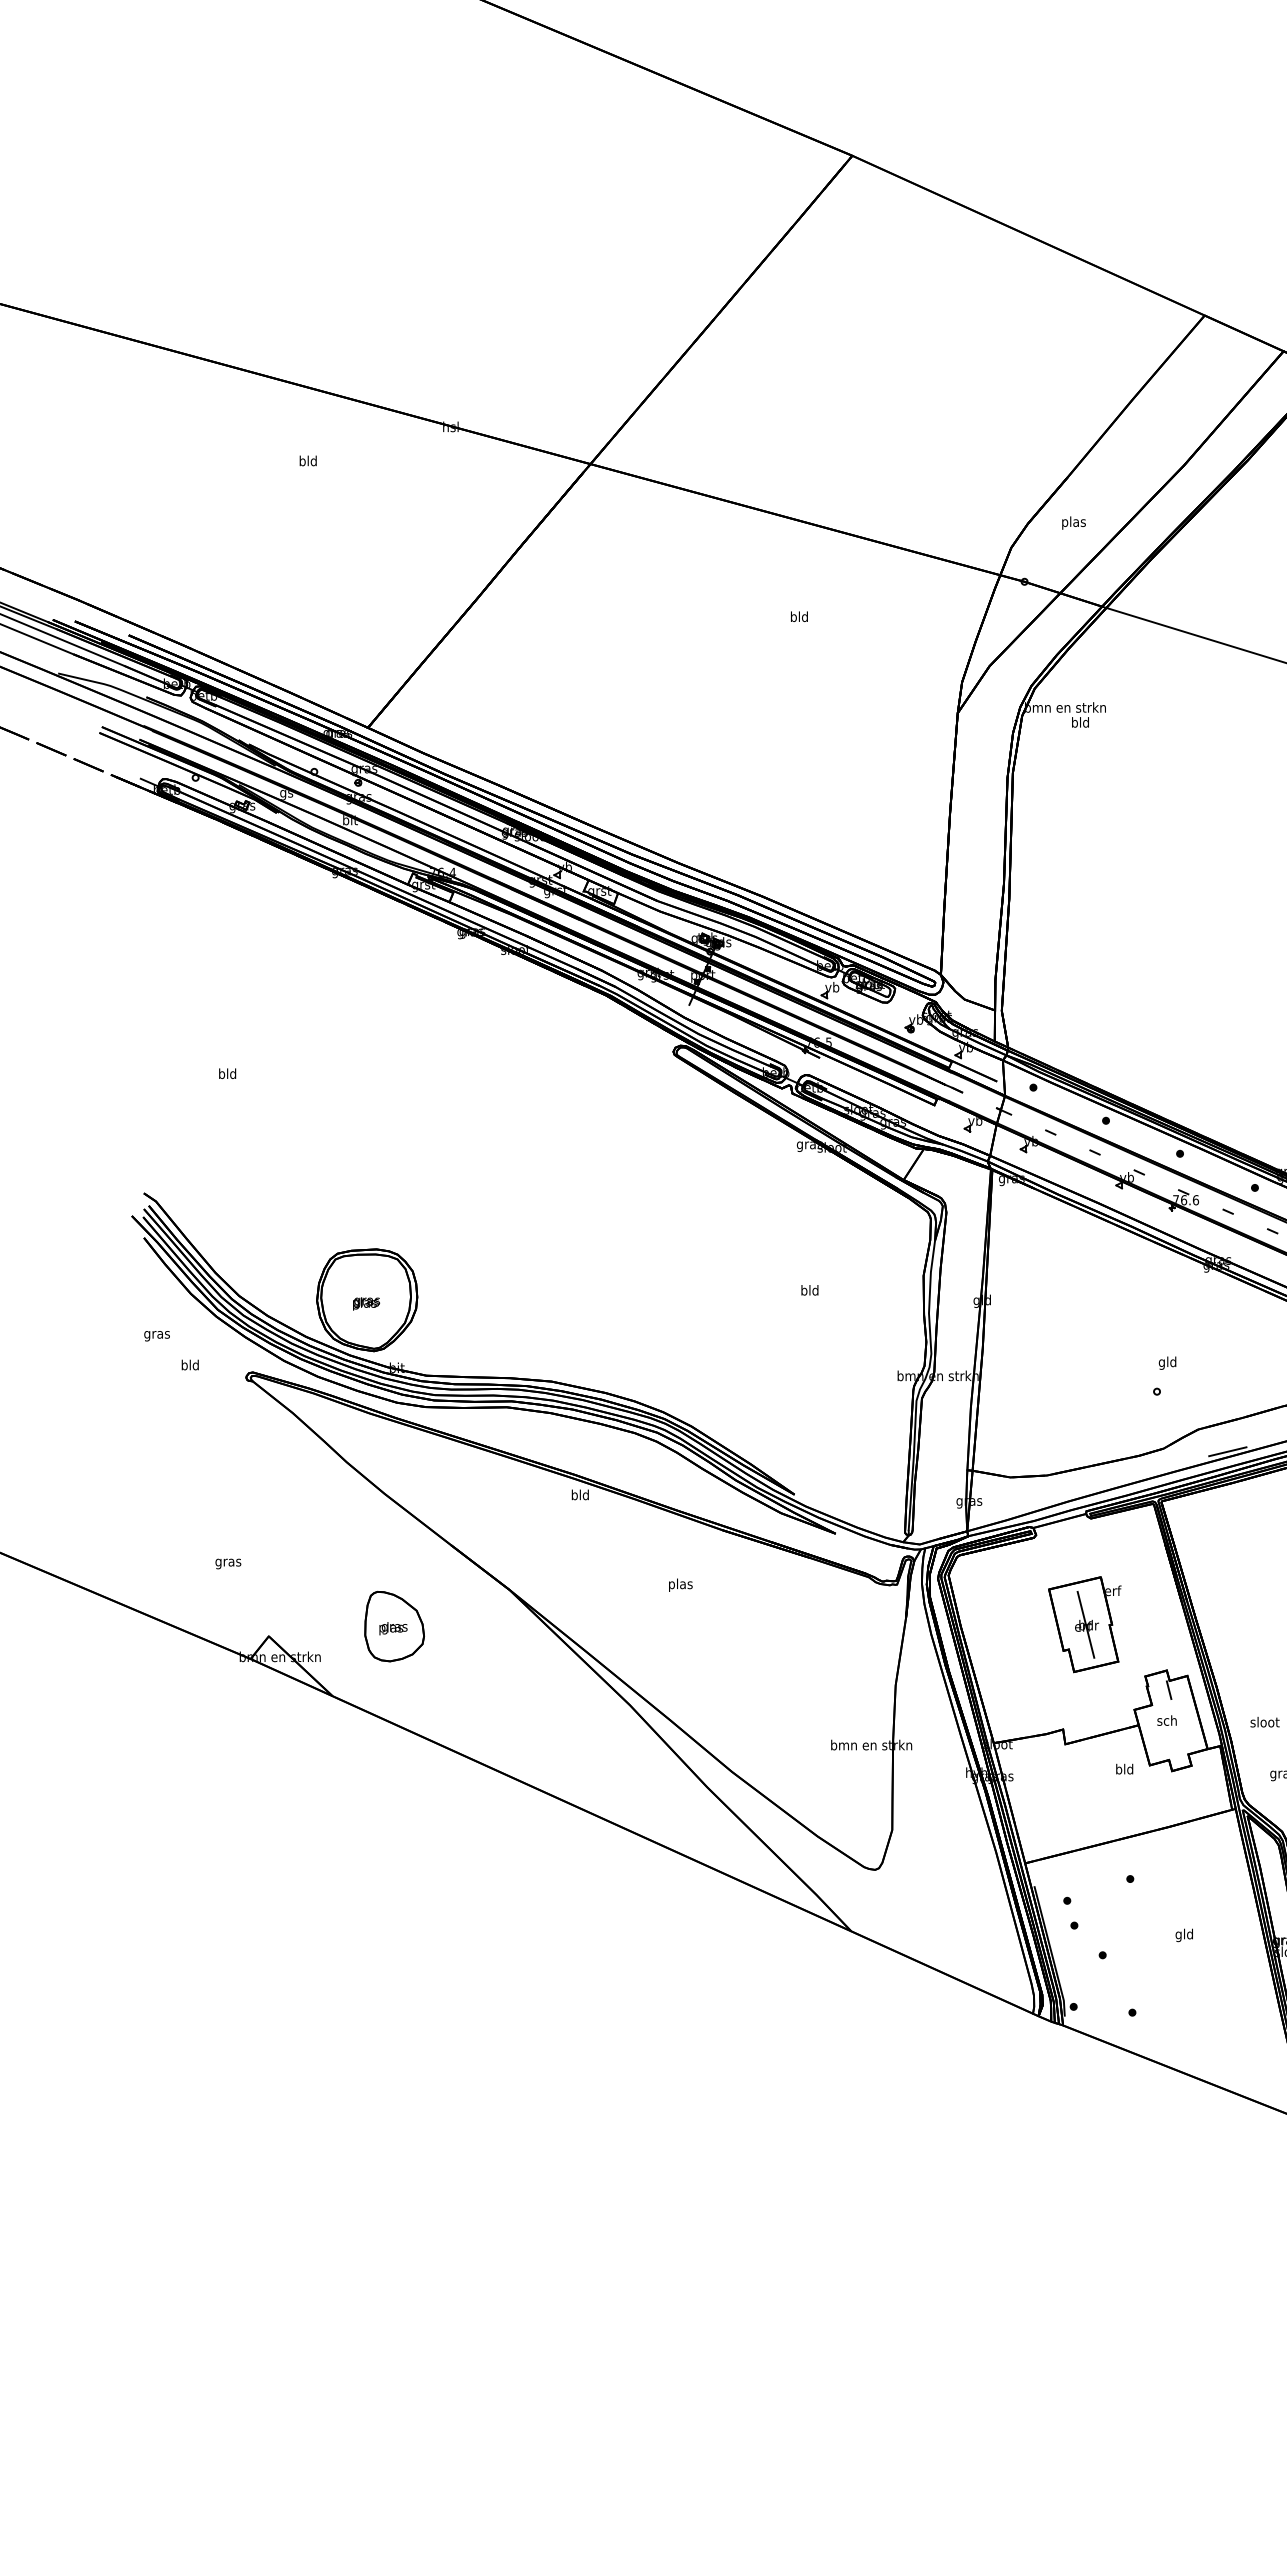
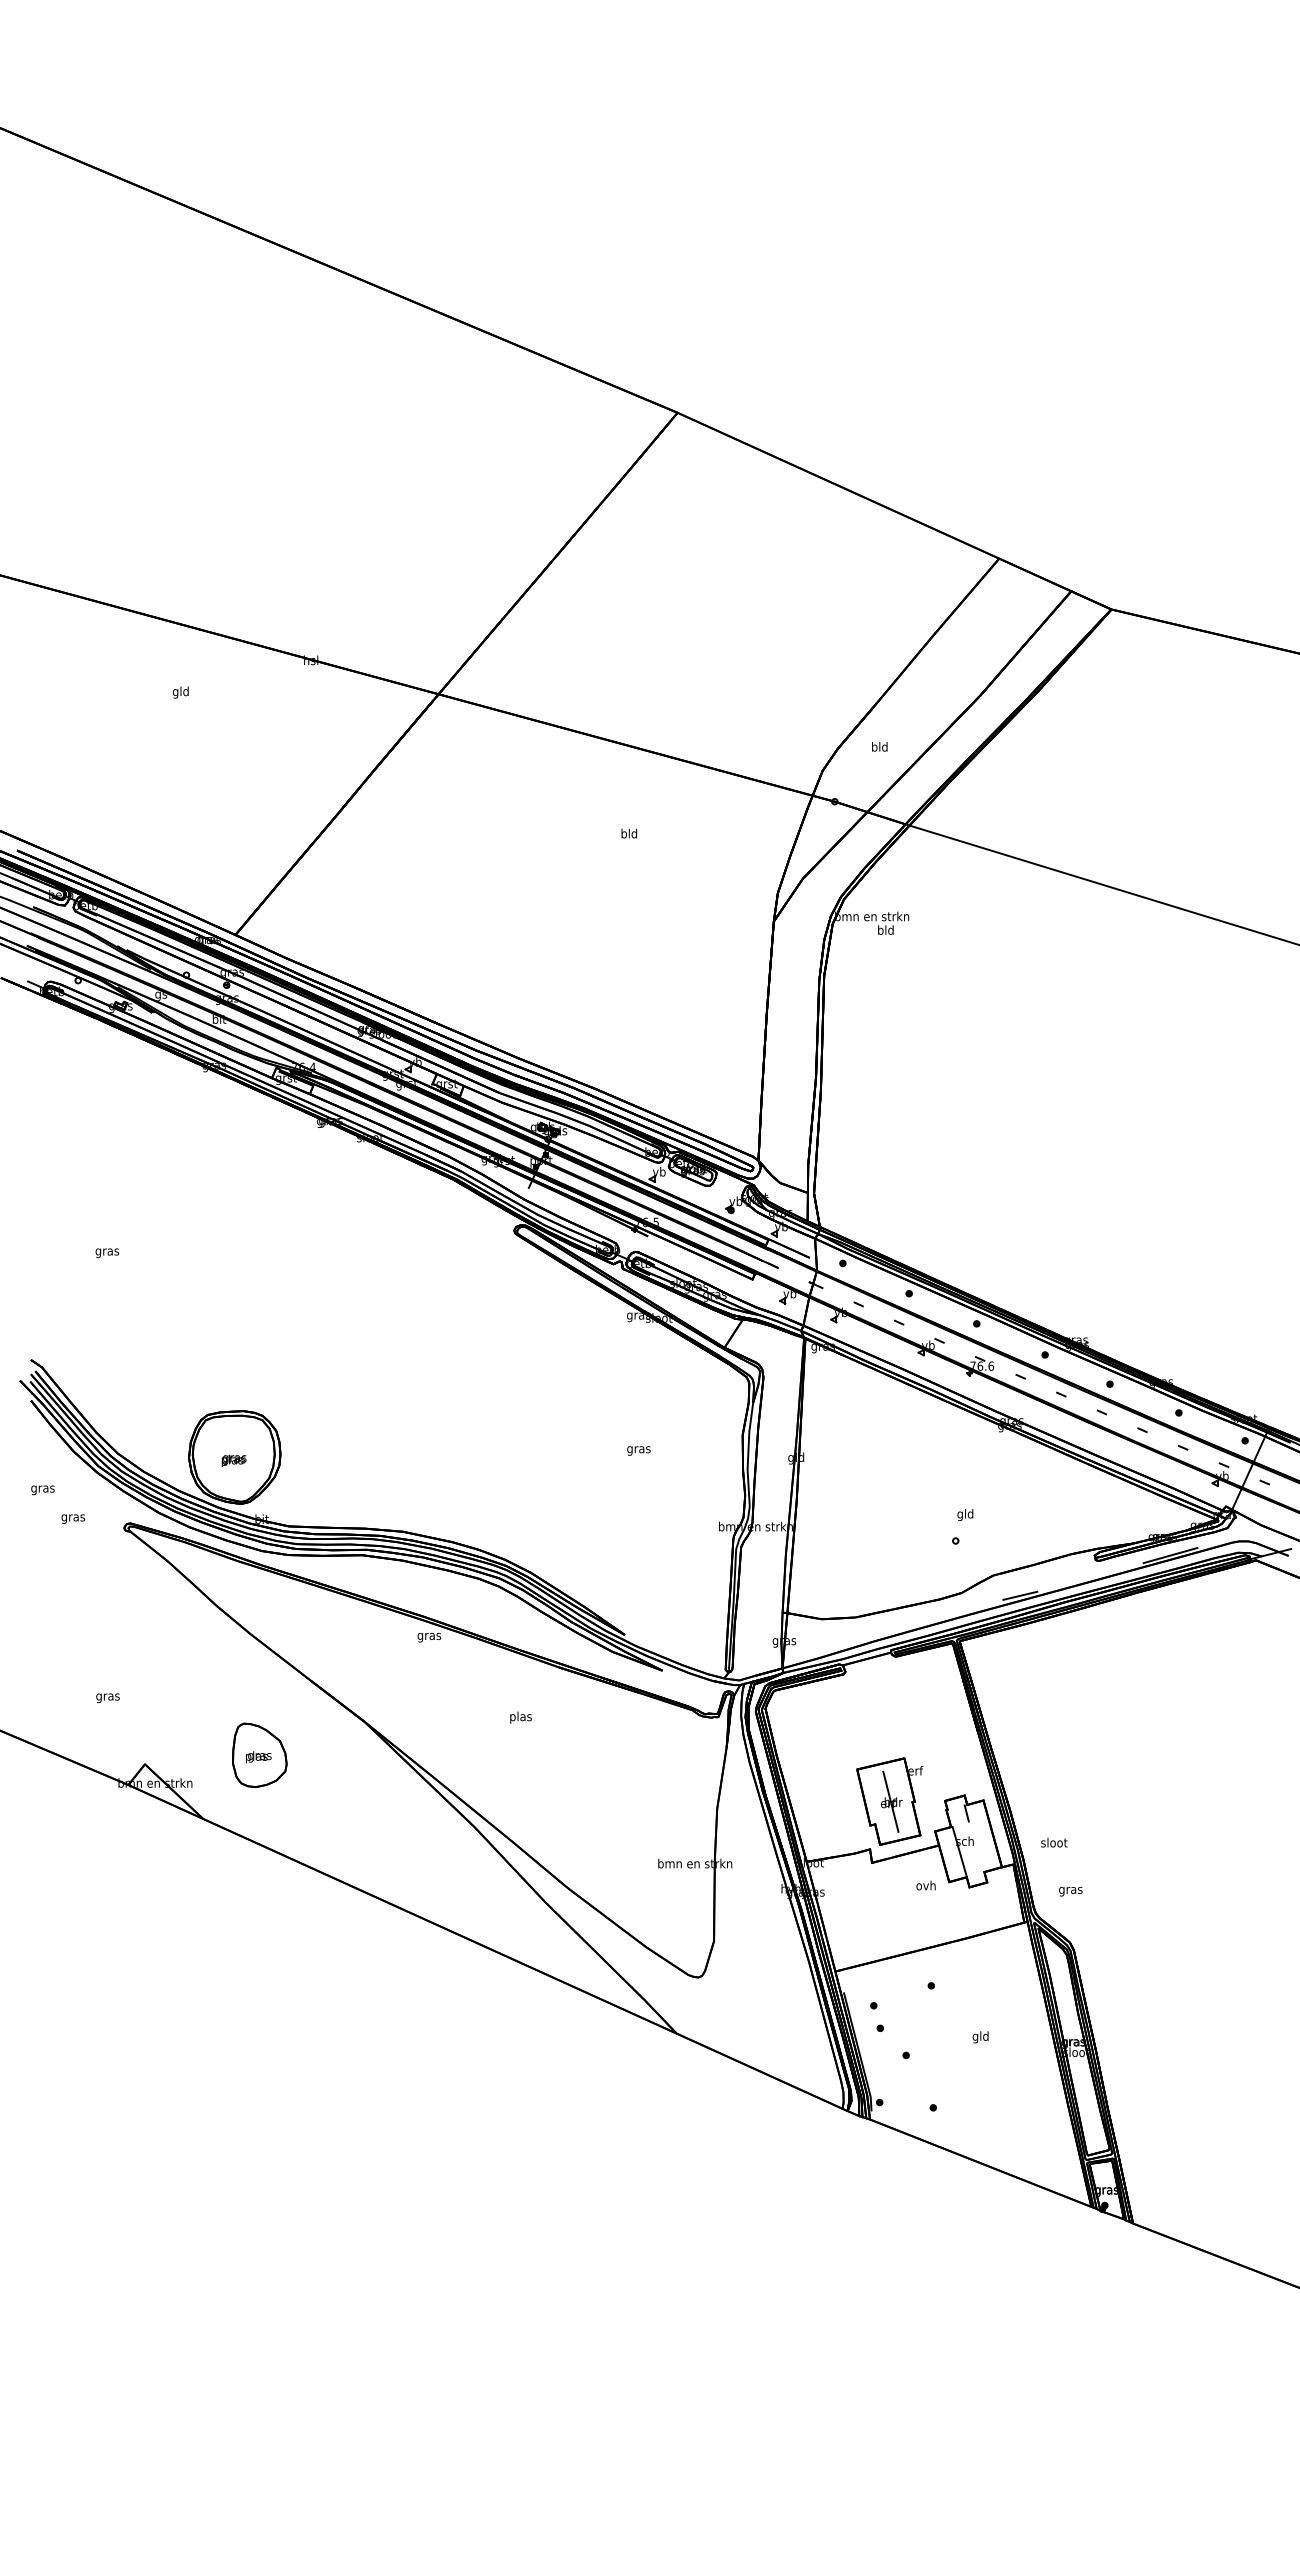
text: (302, 462) -> (175, 692), bld -> gld
text: (1073, 523) -> (879, 748), plas -> bld
text: (227, 1074) -> (107, 1251), bld -> gras
text: (809, 1291) -> (638, 1449), bld -> gras
text: (190, 1365) -> (73, 1517), bld -> gras
text: (580, 1496) -> (429, 1636), bld -> gras
part: (1084, 1624) -> (889, 1801), moved
line: (1161, 1731) -> (959, 1851), added
text: (1123, 1769) -> (925, 1885), bld -> ovh

